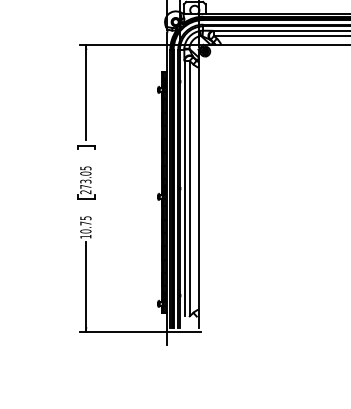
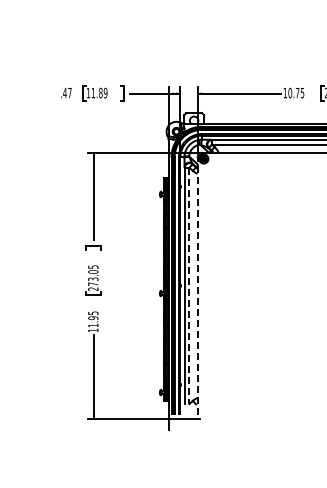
line: (198, 188) -> (197, 285), solid -> dashed
line: (189, 189) -> (189, 286), solid -> dashed
text: (86, 227) -> (93, 321), 10.75 -> 11.95

